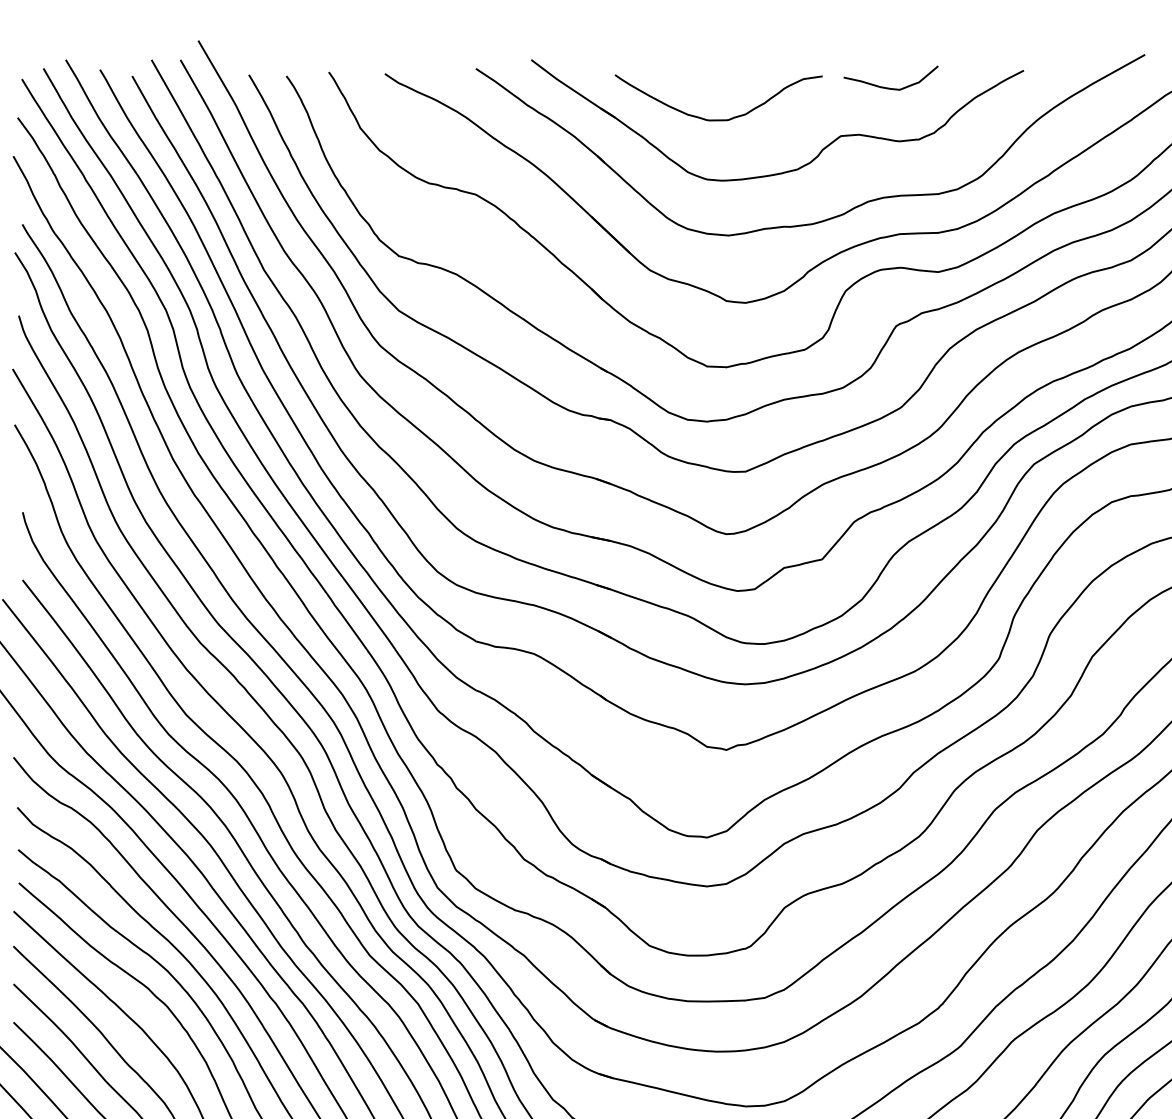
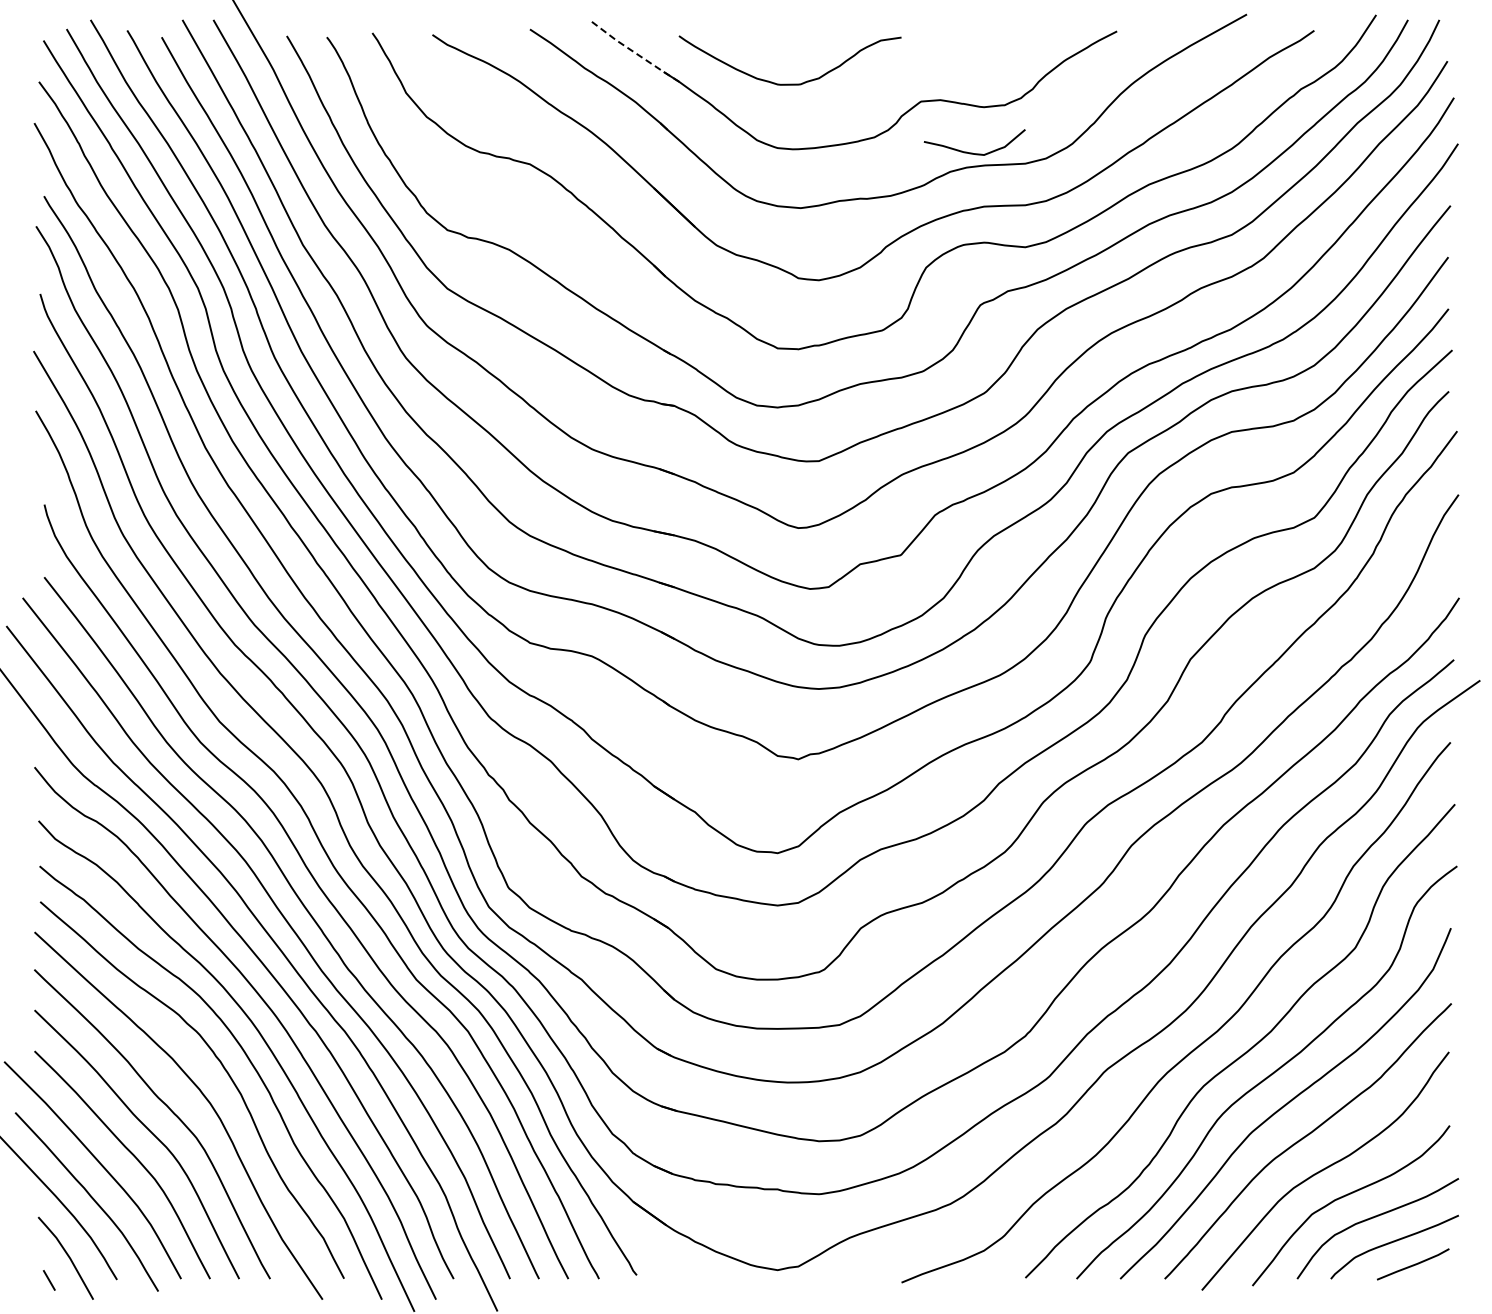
curve: (888, 87) -> (972, 152), moved
line: (572, 89) -> (633, 51), solid -> dashed

